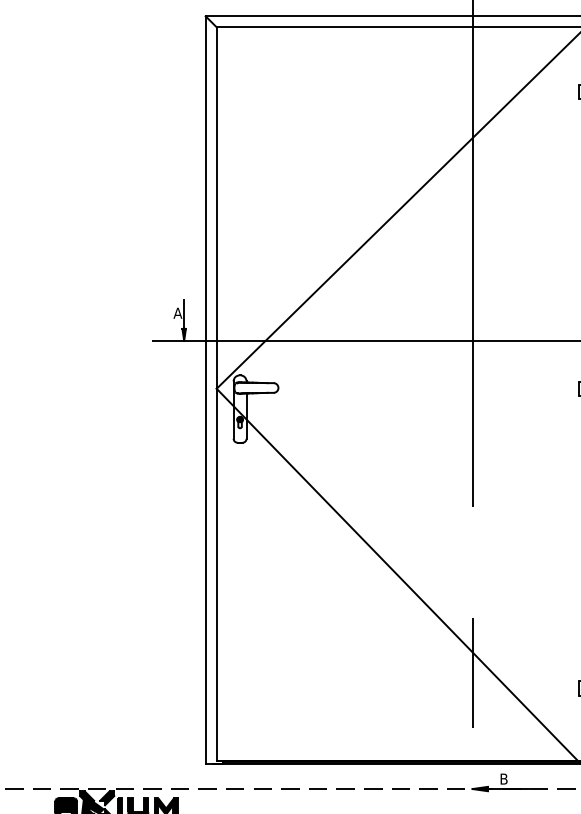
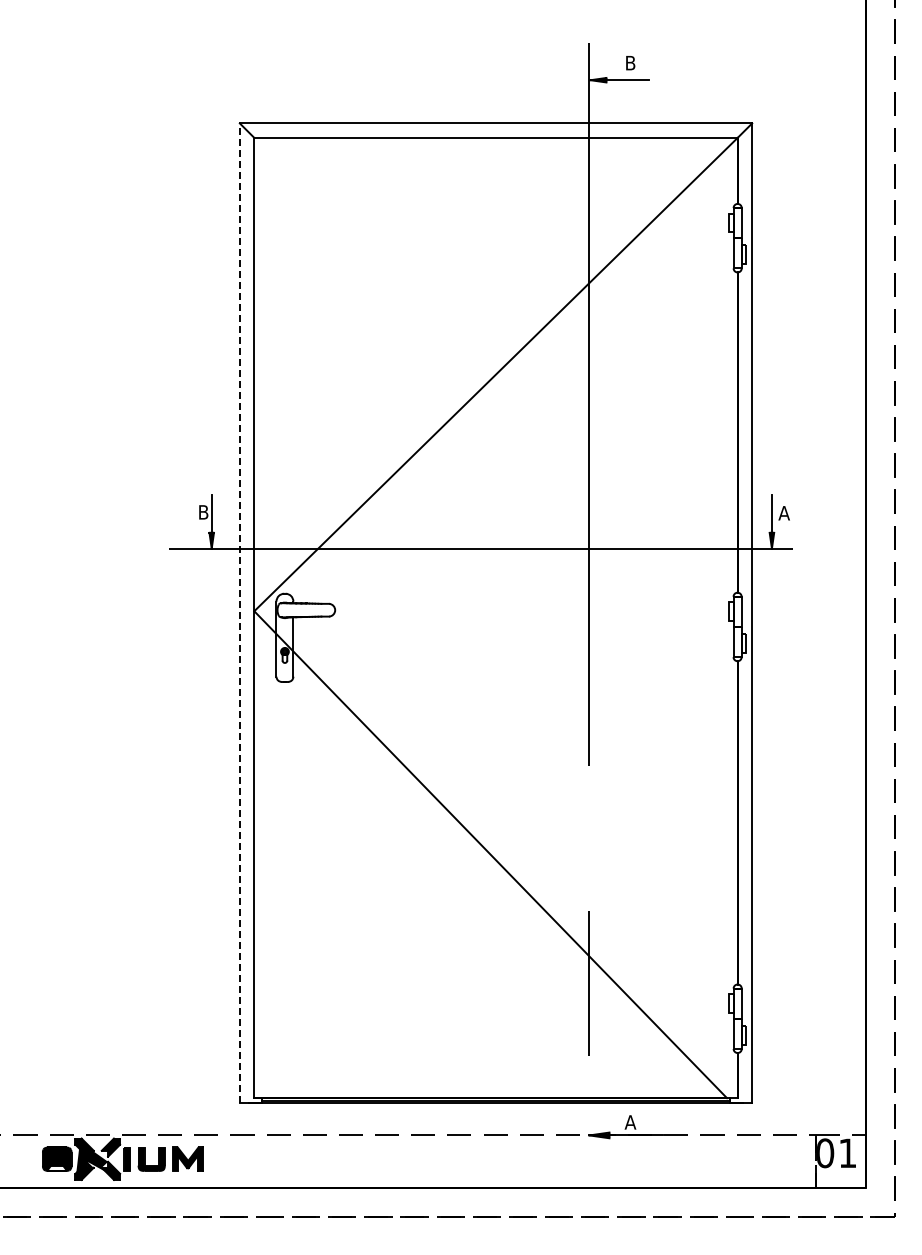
text: (177, 313) -> (203, 512), A -> B
line: (205, 390) -> (239, 613), solid -> dashed
text: (503, 779) -> (630, 1122), B -> A

